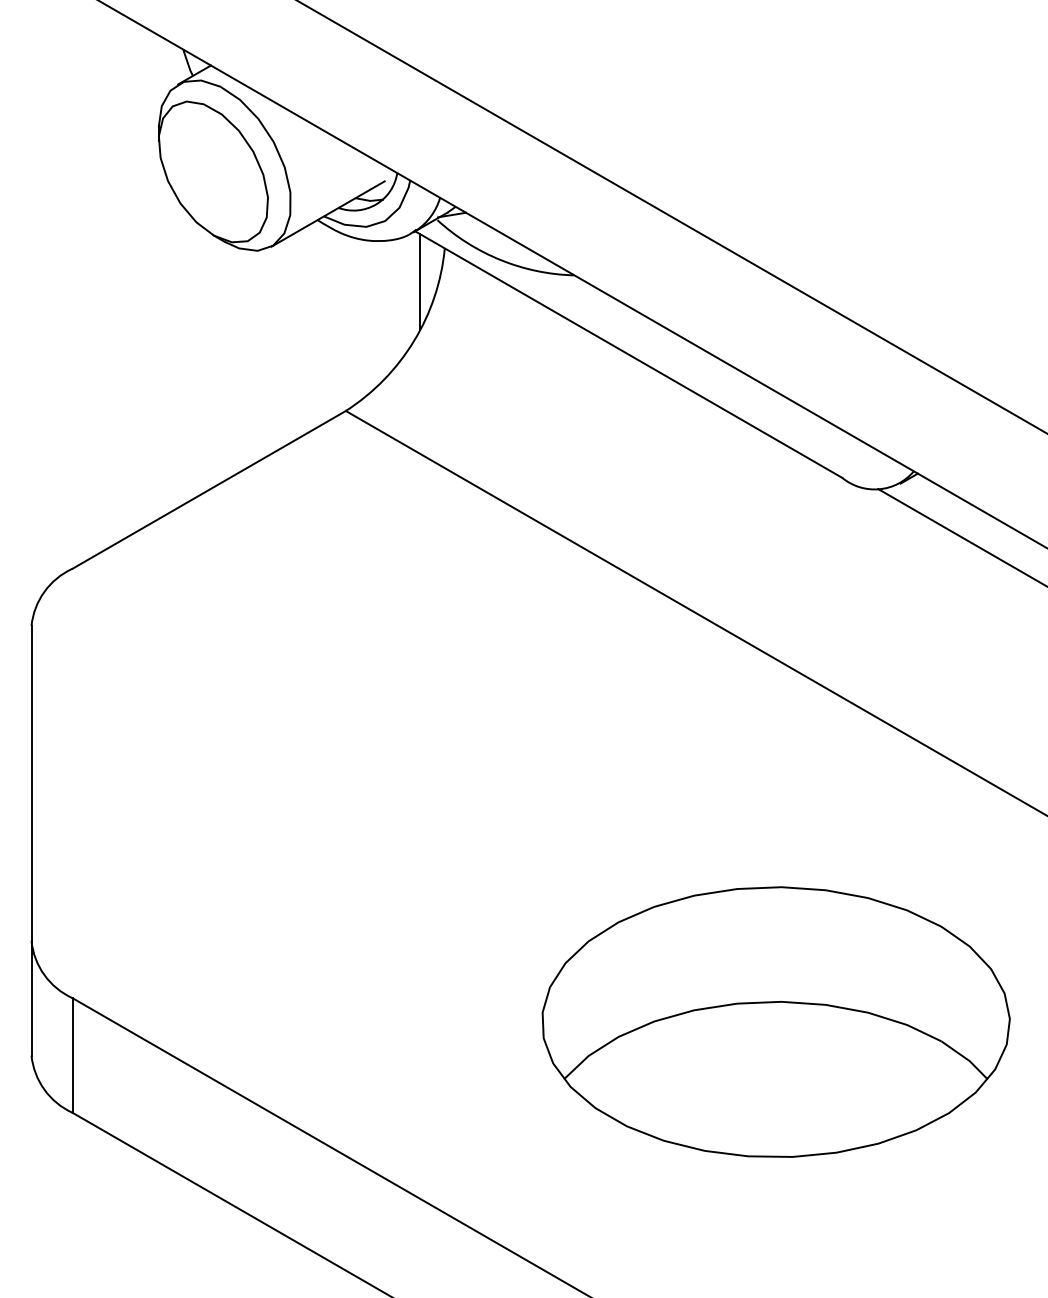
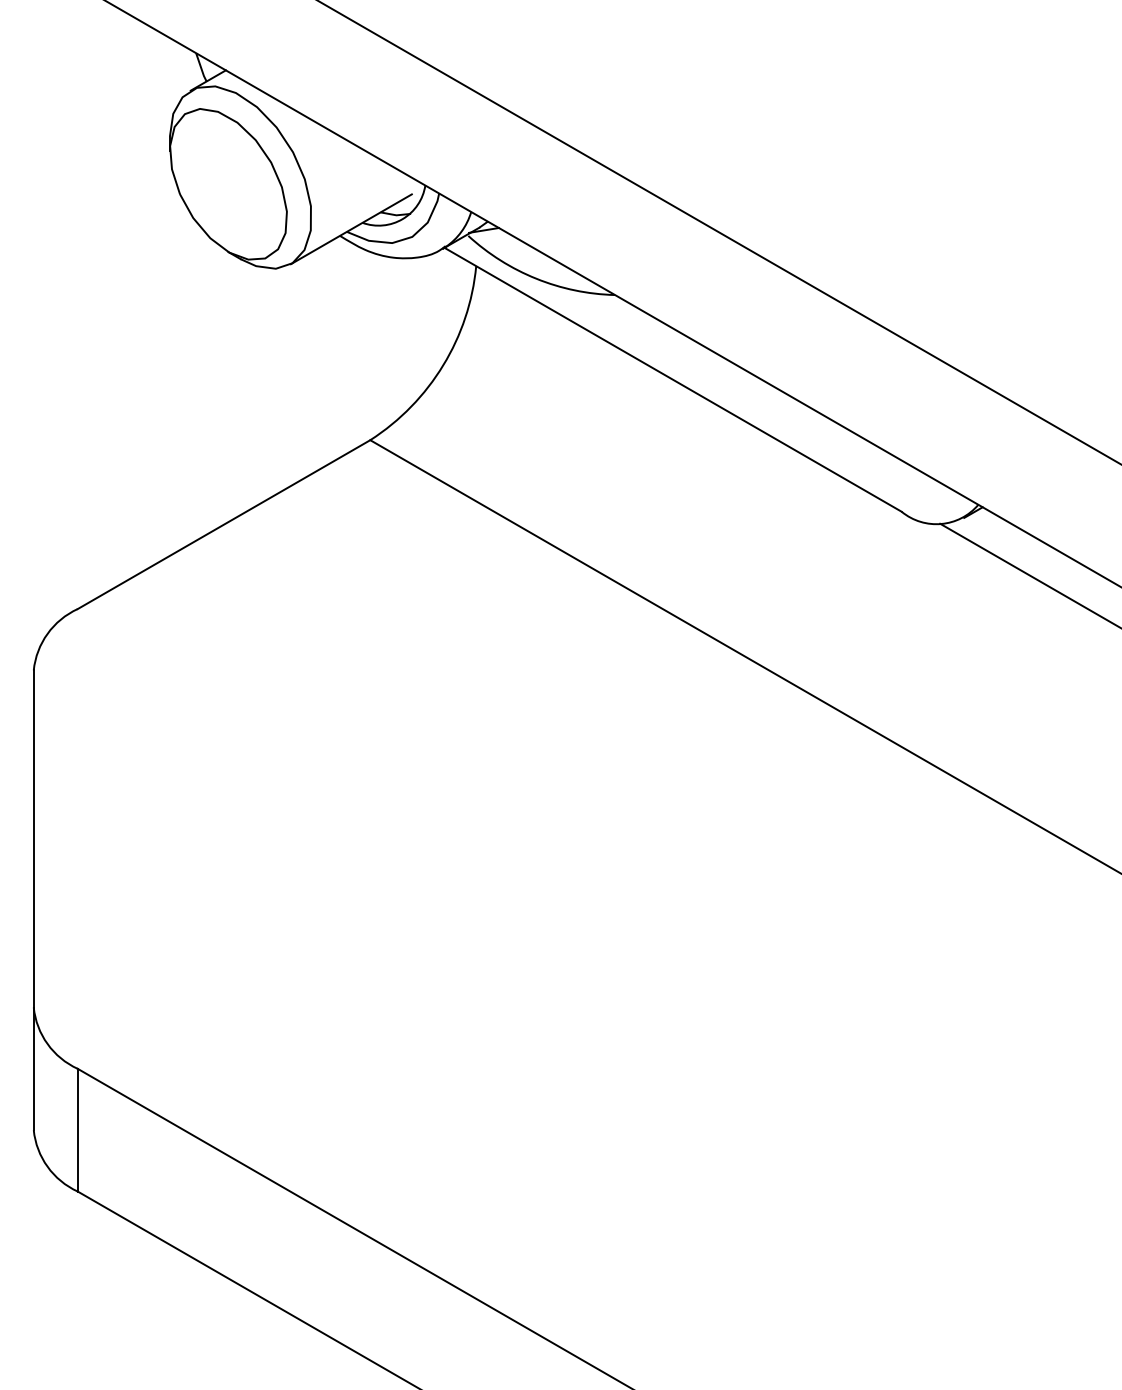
line: (420, 281) -> (450, 301), removed
part: (775, 1022) -> (830, 1094), removed

